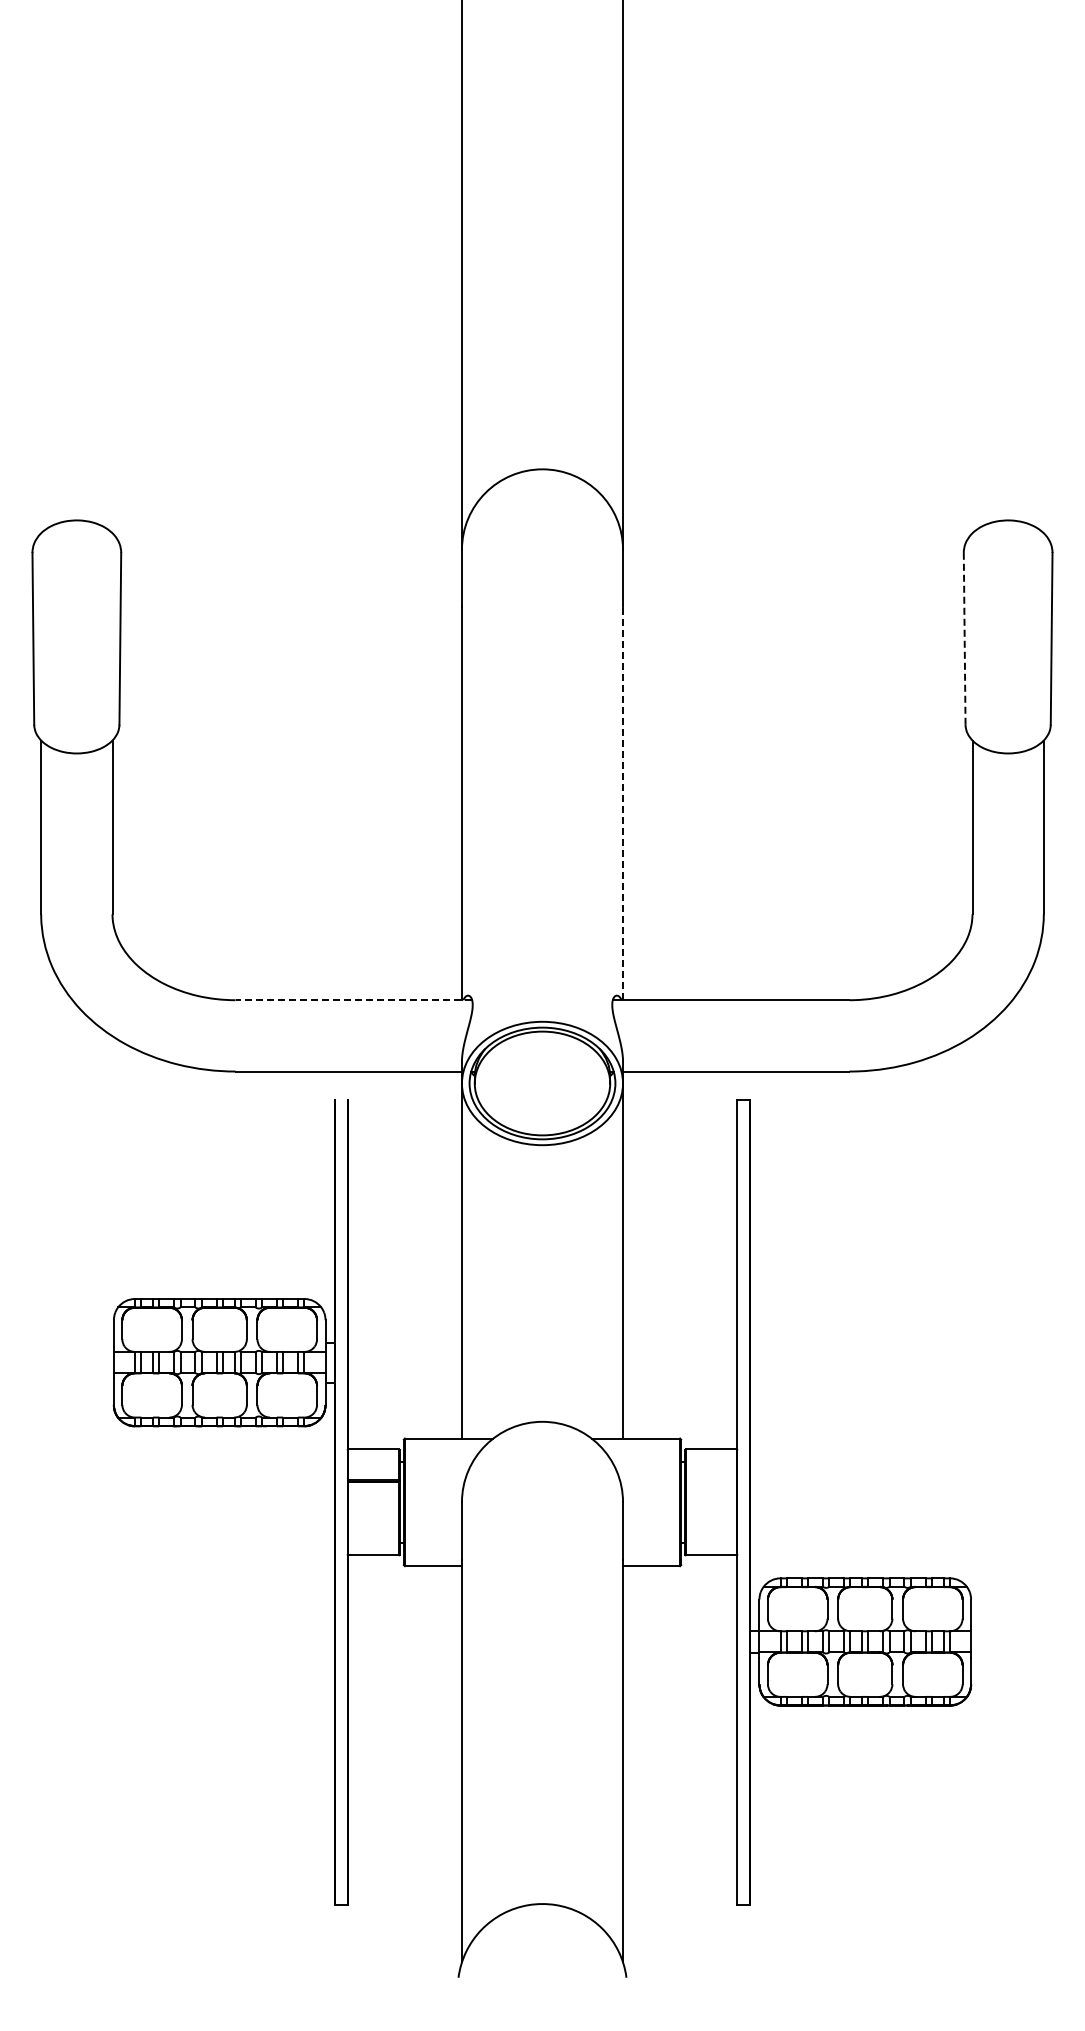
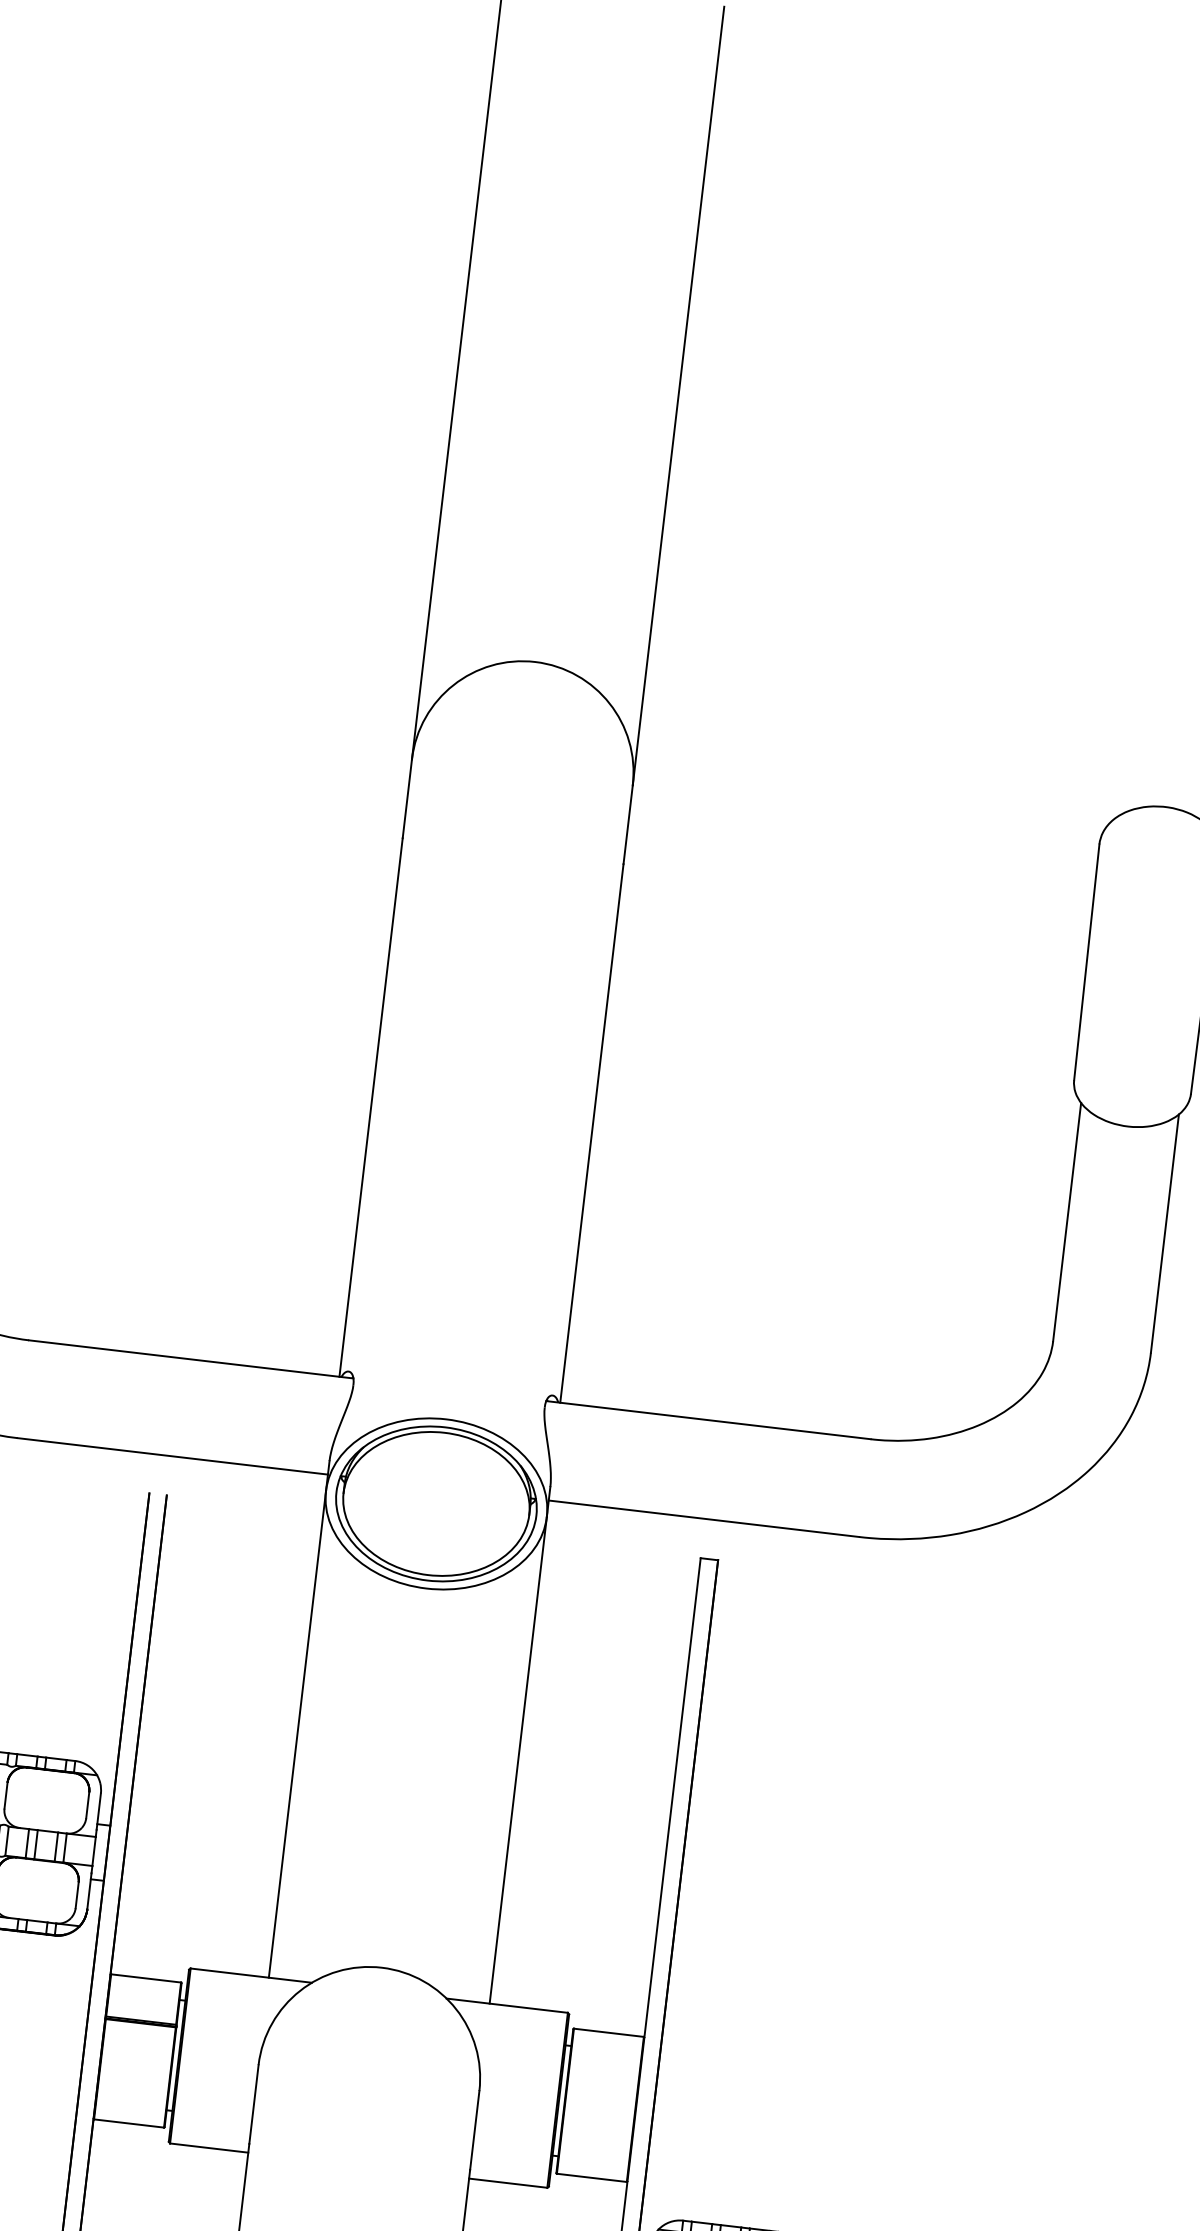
line: (964, 638) -> (1086, 961), dashed -> solid
line: (623, 803) -> (592, 1133), dashed -> solid
line: (353, 1000) -> (190, 1359), dashed -> solid

